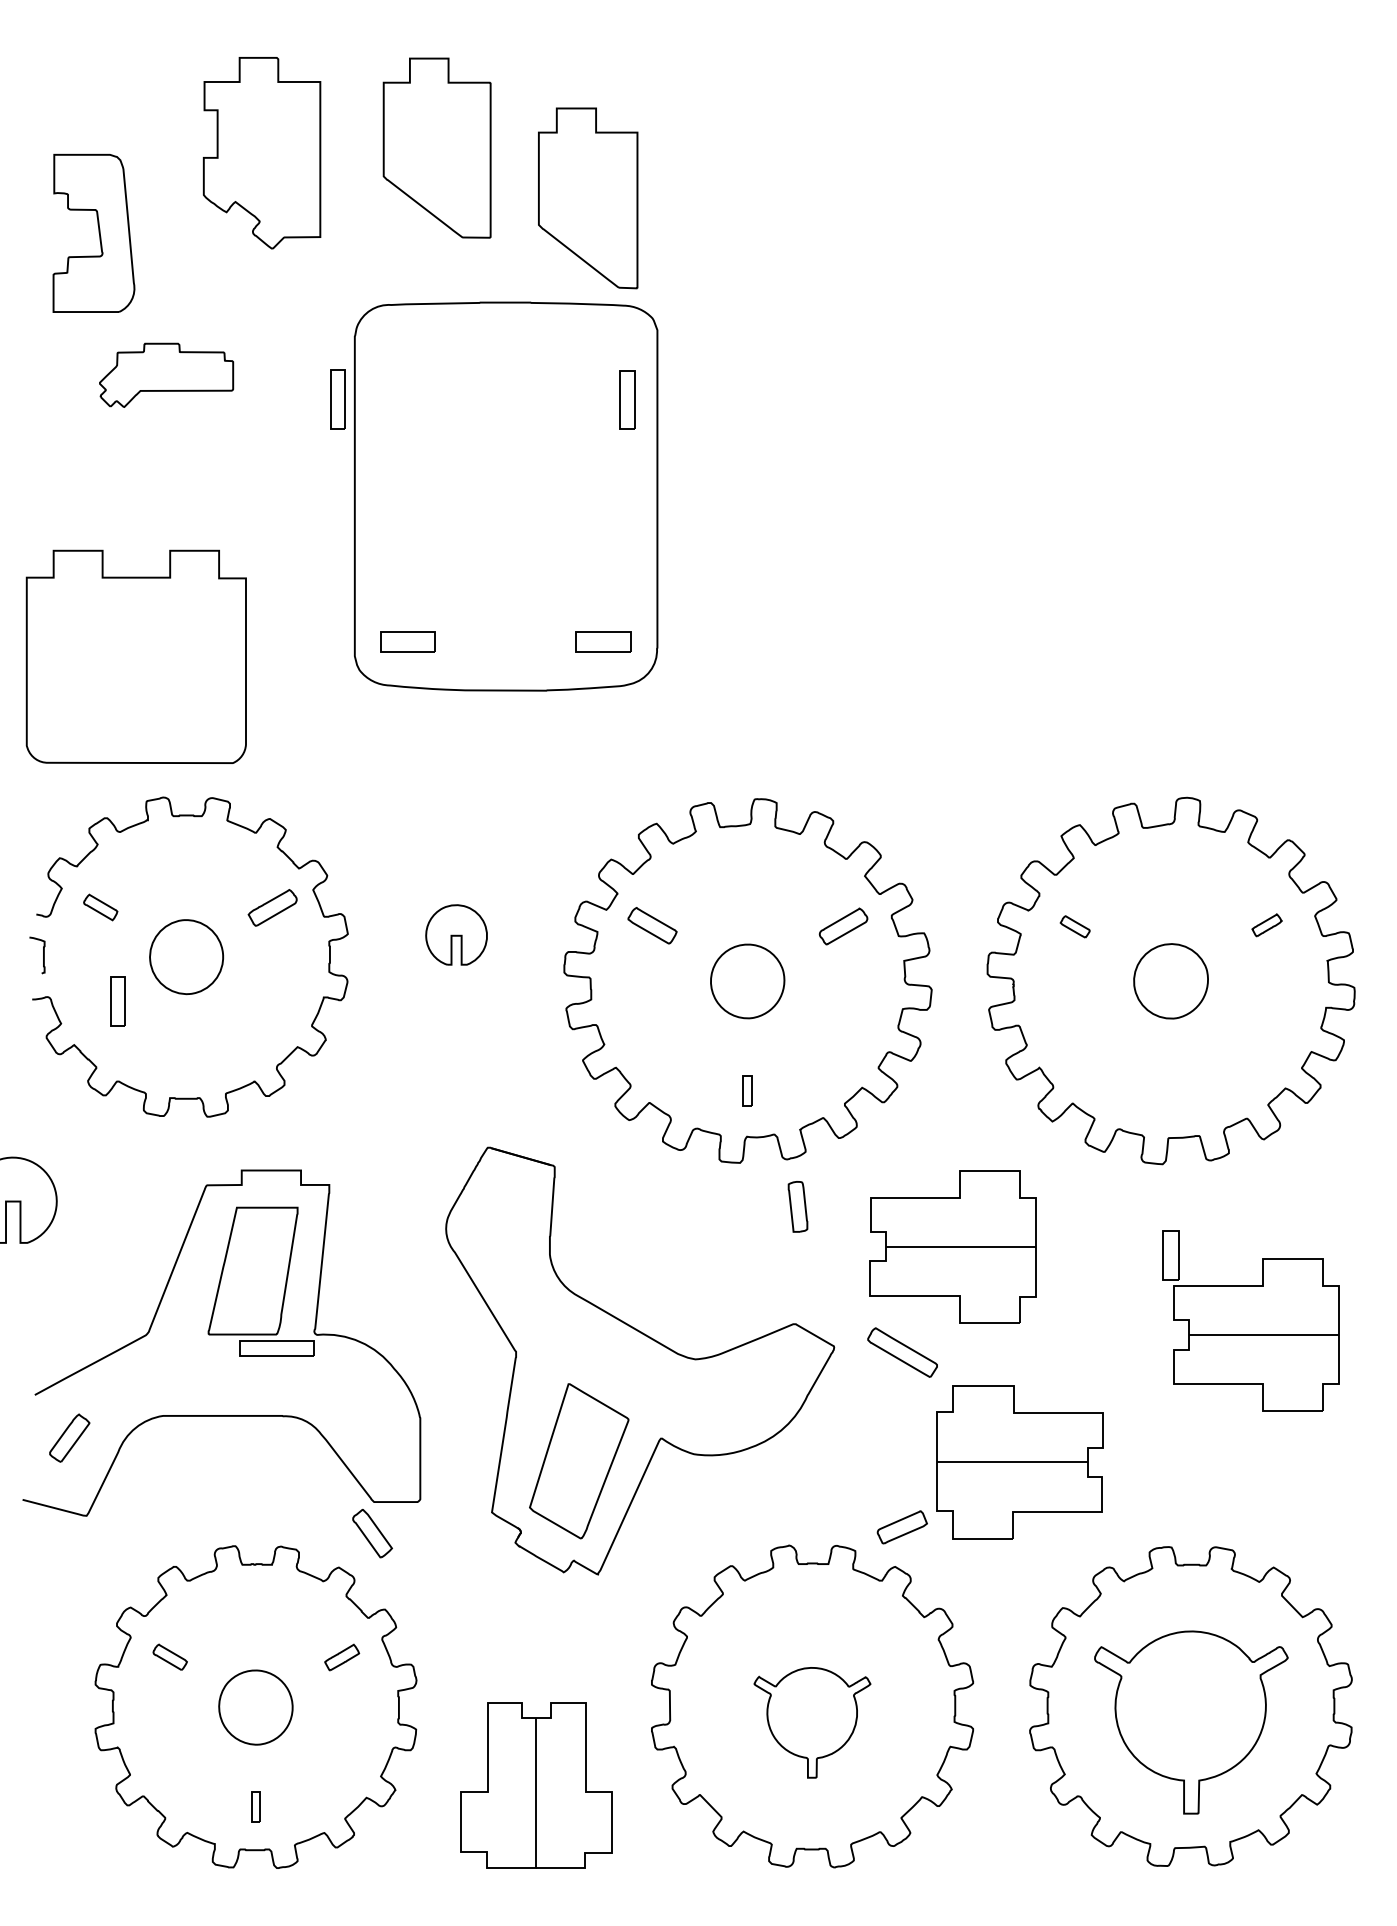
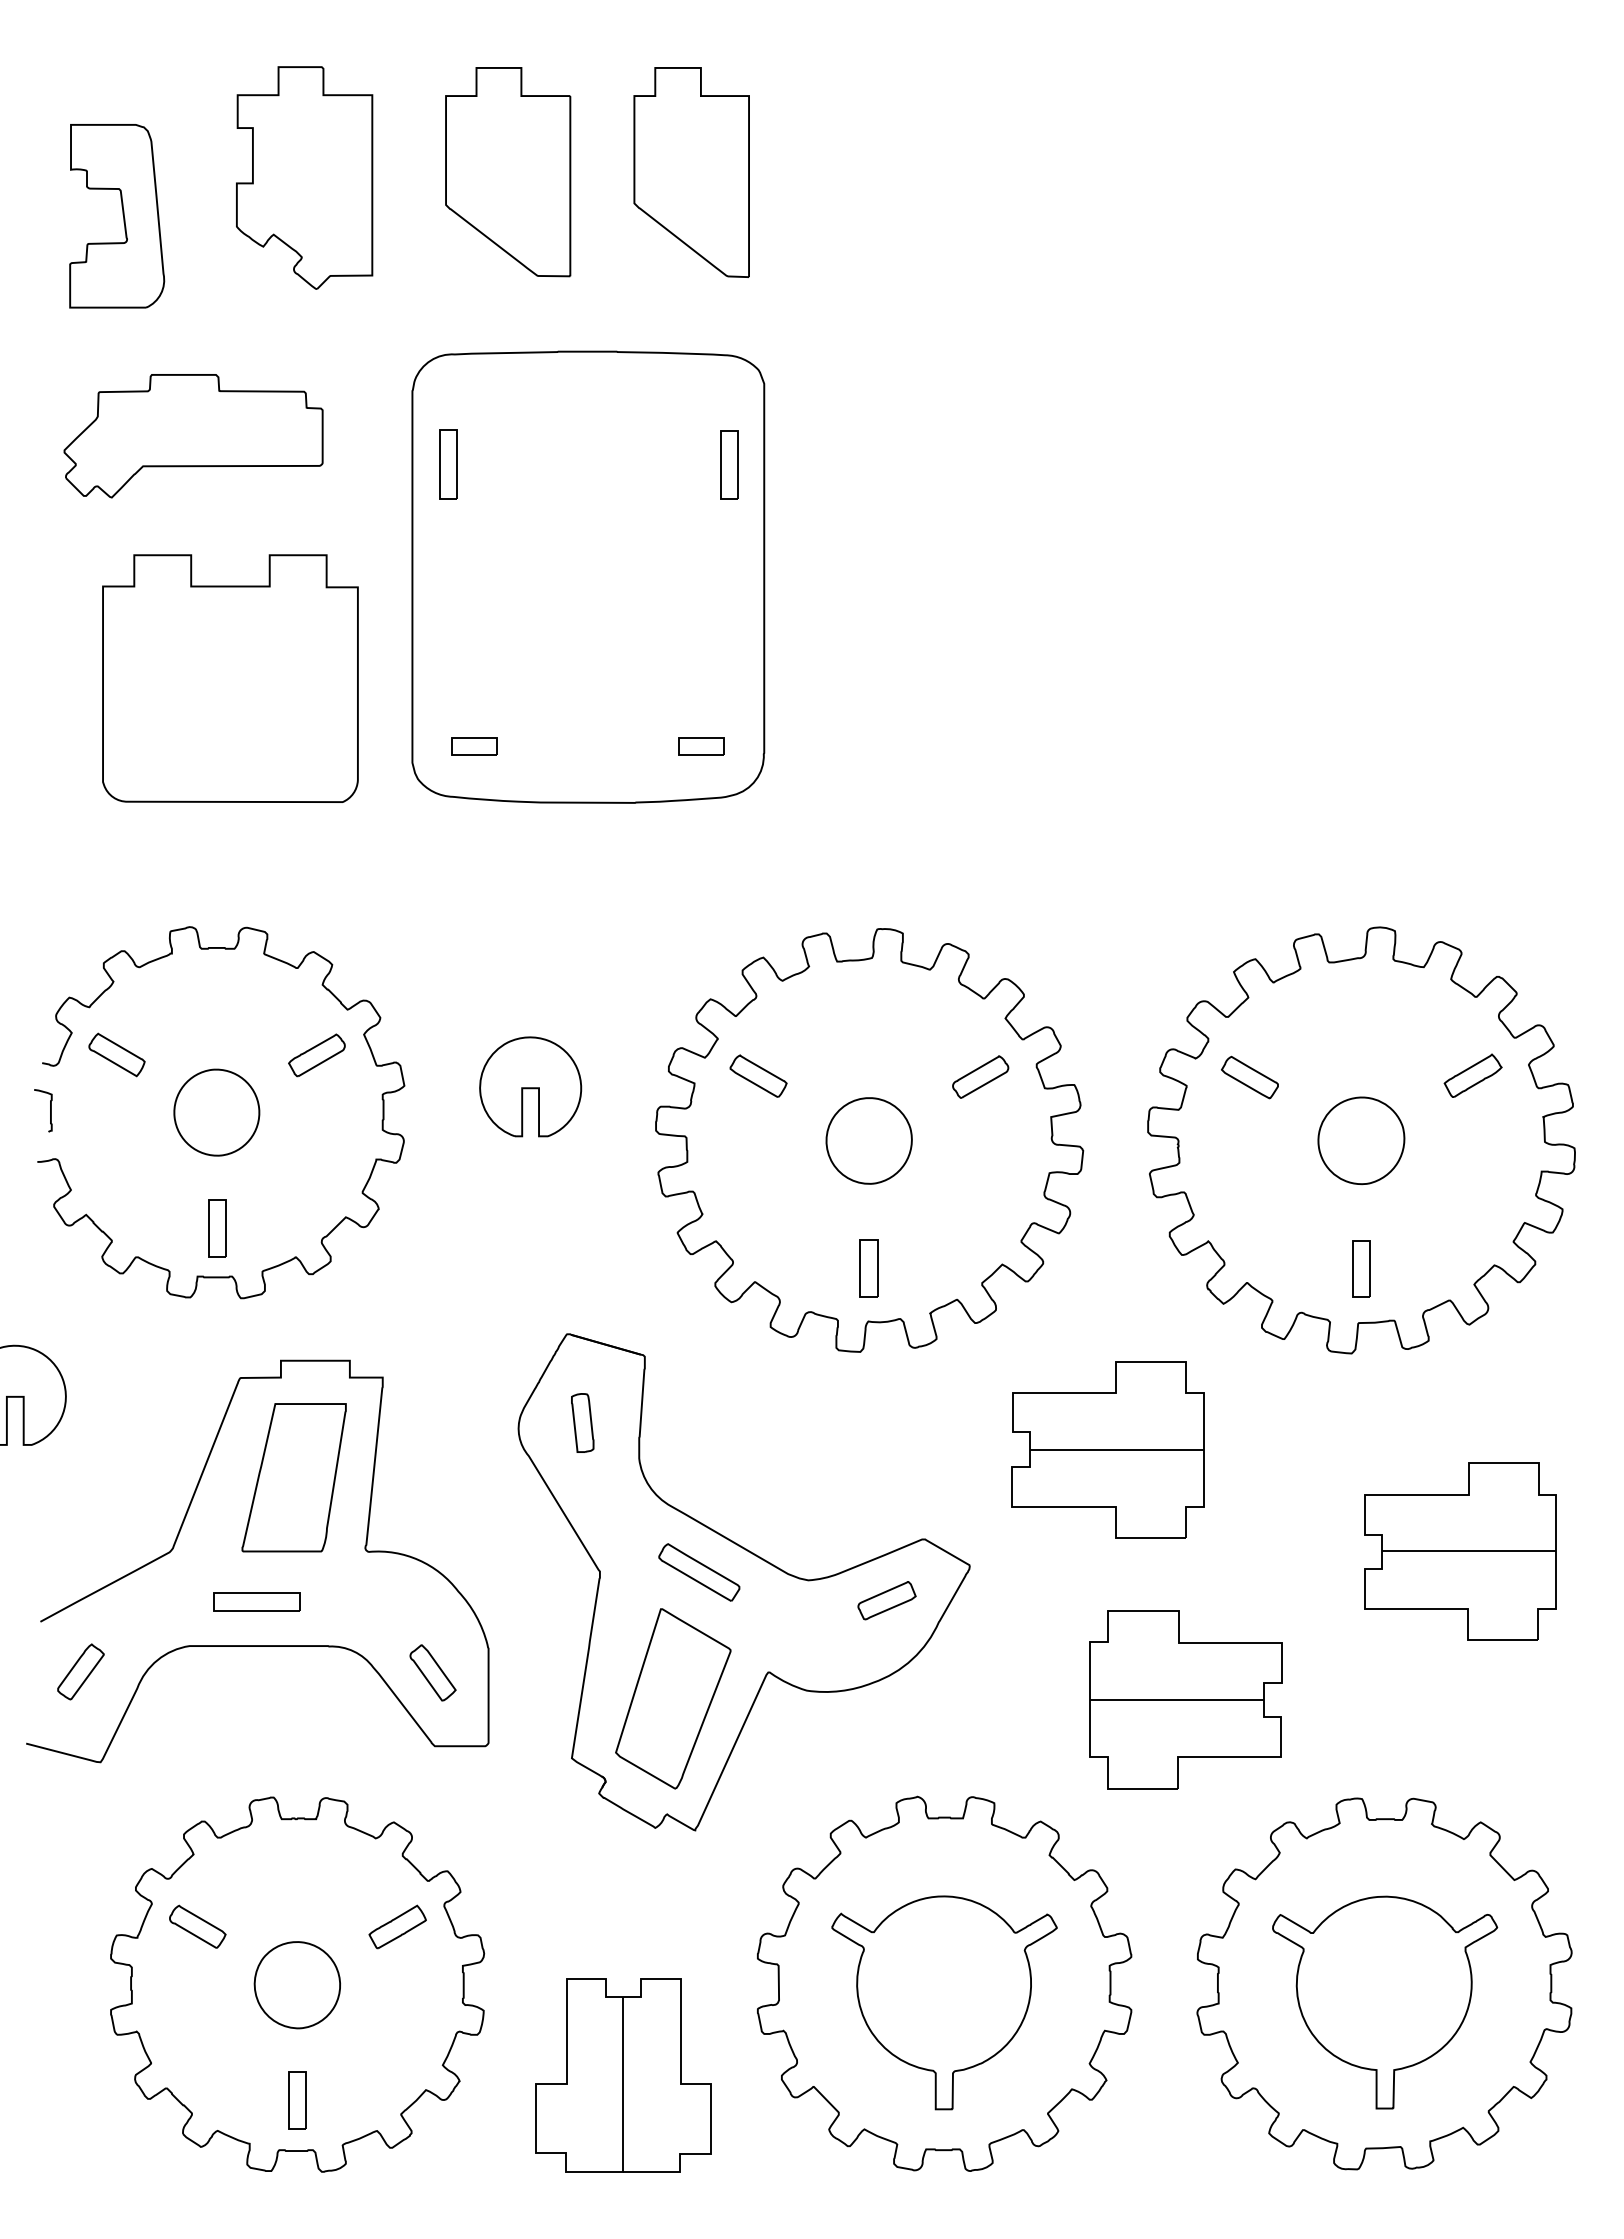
part: (587, 198) -> (691, 172), moved
part: (94, 233) -> (117, 216), moved
part: (166, 375) -> (193, 436), size x1.67
part: (337, 399) -> (448, 464), moved
part: (408, 642) -> (474, 746), size x0.71
part: (603, 642) -> (701, 746), size x0.71
part: (136, 656) -> (230, 678), moved
part: (100, 907) -> (116, 1054), size x1.43
part: (1266, 925) -> (1472, 1075), size x1.67
part: (1074, 926) -> (1249, 1077), size x1.67
part: (456, 934) -> (530, 1086), size x1.43
part: (118, 1001) -> (217, 1228), moved
part: (747, 1091) -> (868, 1268), size x1.67
part: (797, 1206) -> (582, 1422), moved
part: (1171, 1255) -> (1361, 1268), moved
part: (276, 1348) -> (256, 1601), moved
part: (902, 1352) -> (699, 1572), moved
part: (901, 1527) -> (886, 1600), moved
part: (372, 1533) -> (432, 1672), moved
part: (169, 1657) -> (197, 1926), size x1.43
part: (341, 1657) -> (397, 1926), size x1.43
part: (812, 1722) -> (944, 2002), size x1.67
part: (255, 1806) -> (297, 2100), size x1.67

